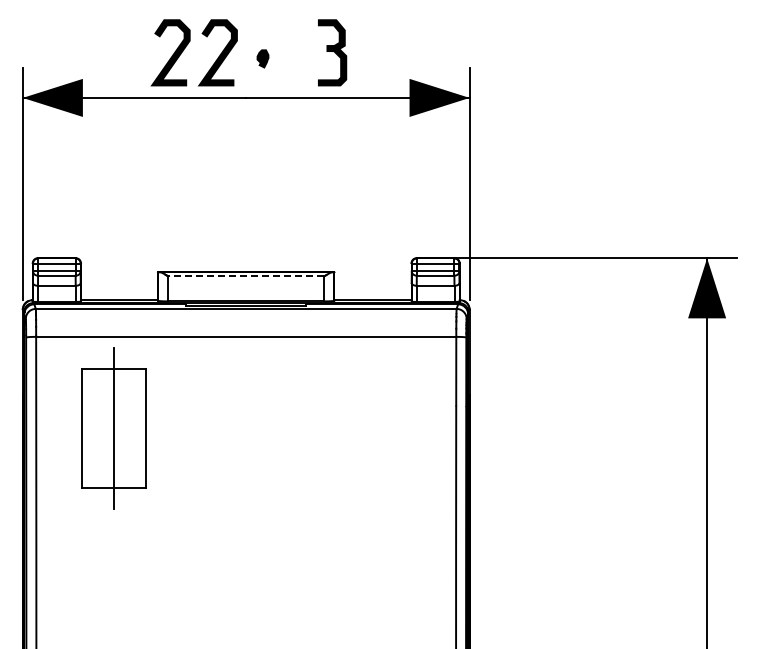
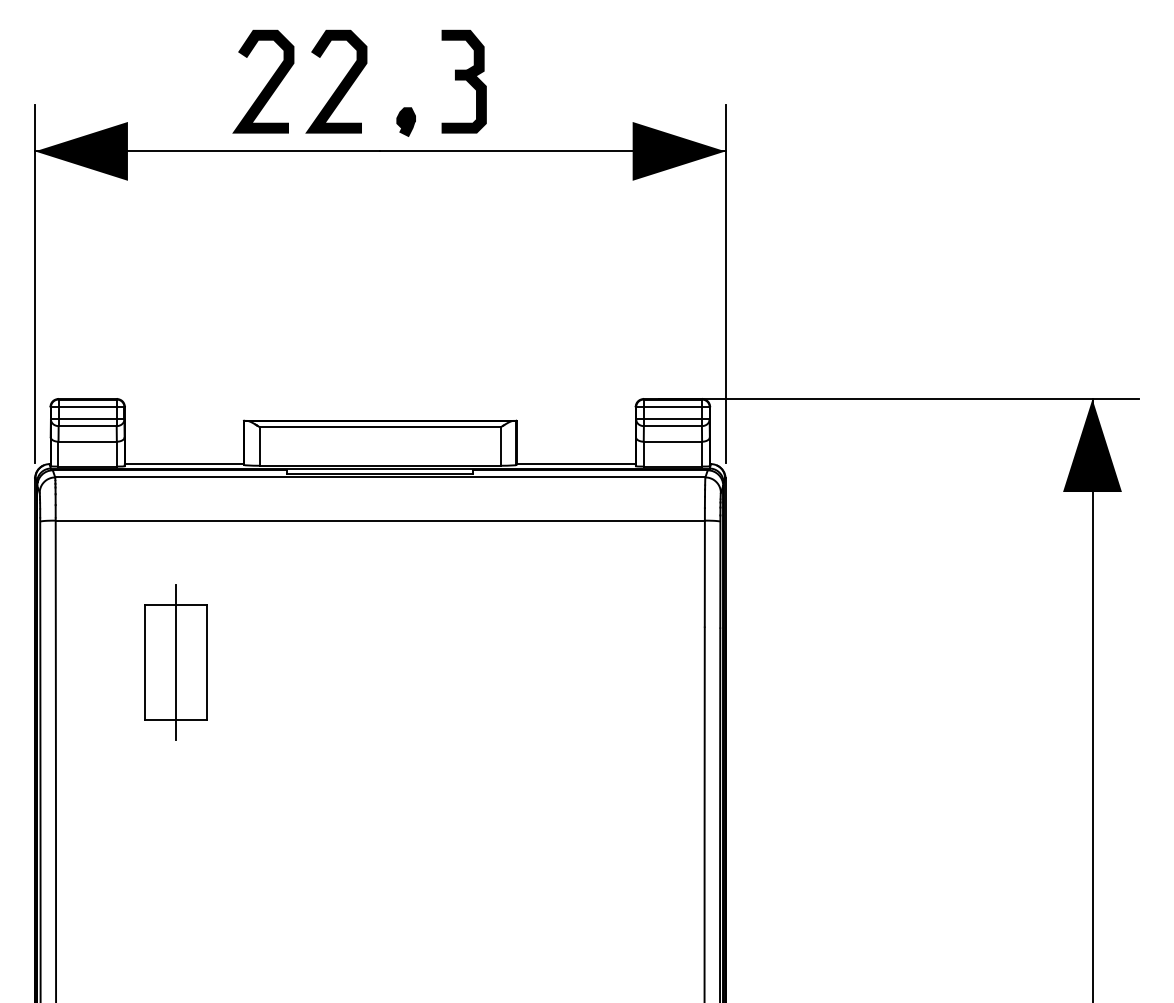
part: (332, 52) -> (464, 81), moved
part: (262, 58) -> (405, 121), moved
line: (245, 276) -> (379, 427), dashed -> solid
part: (113, 428) -> (175, 662), size x0.62

